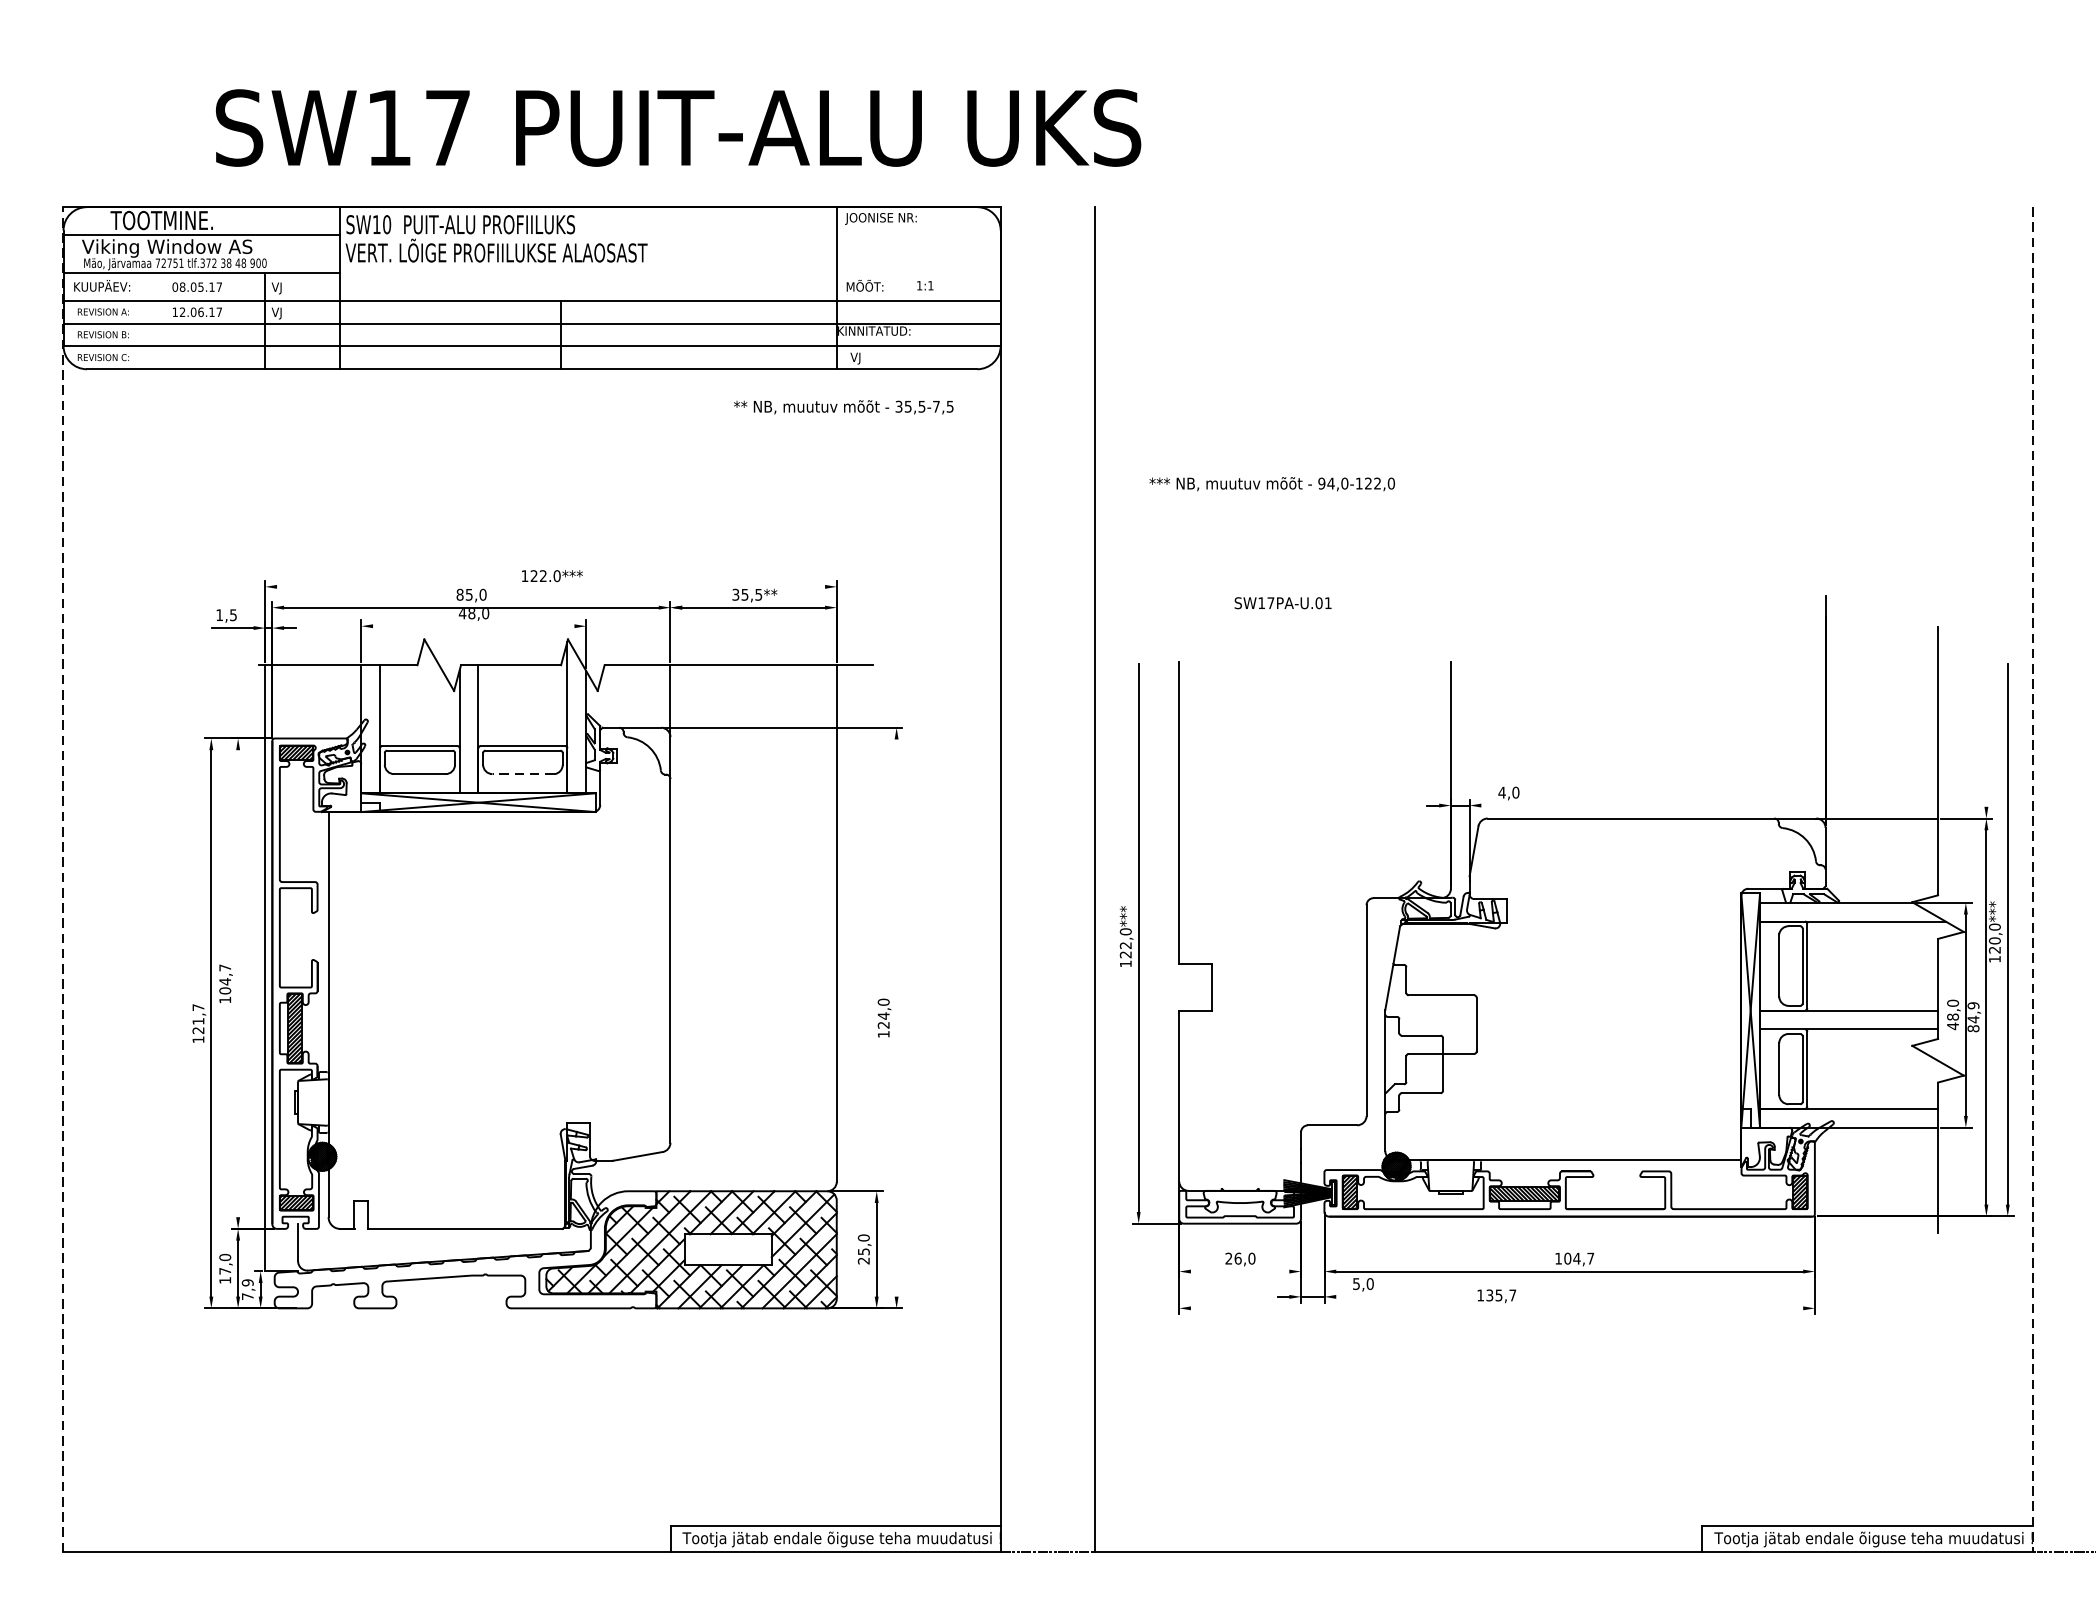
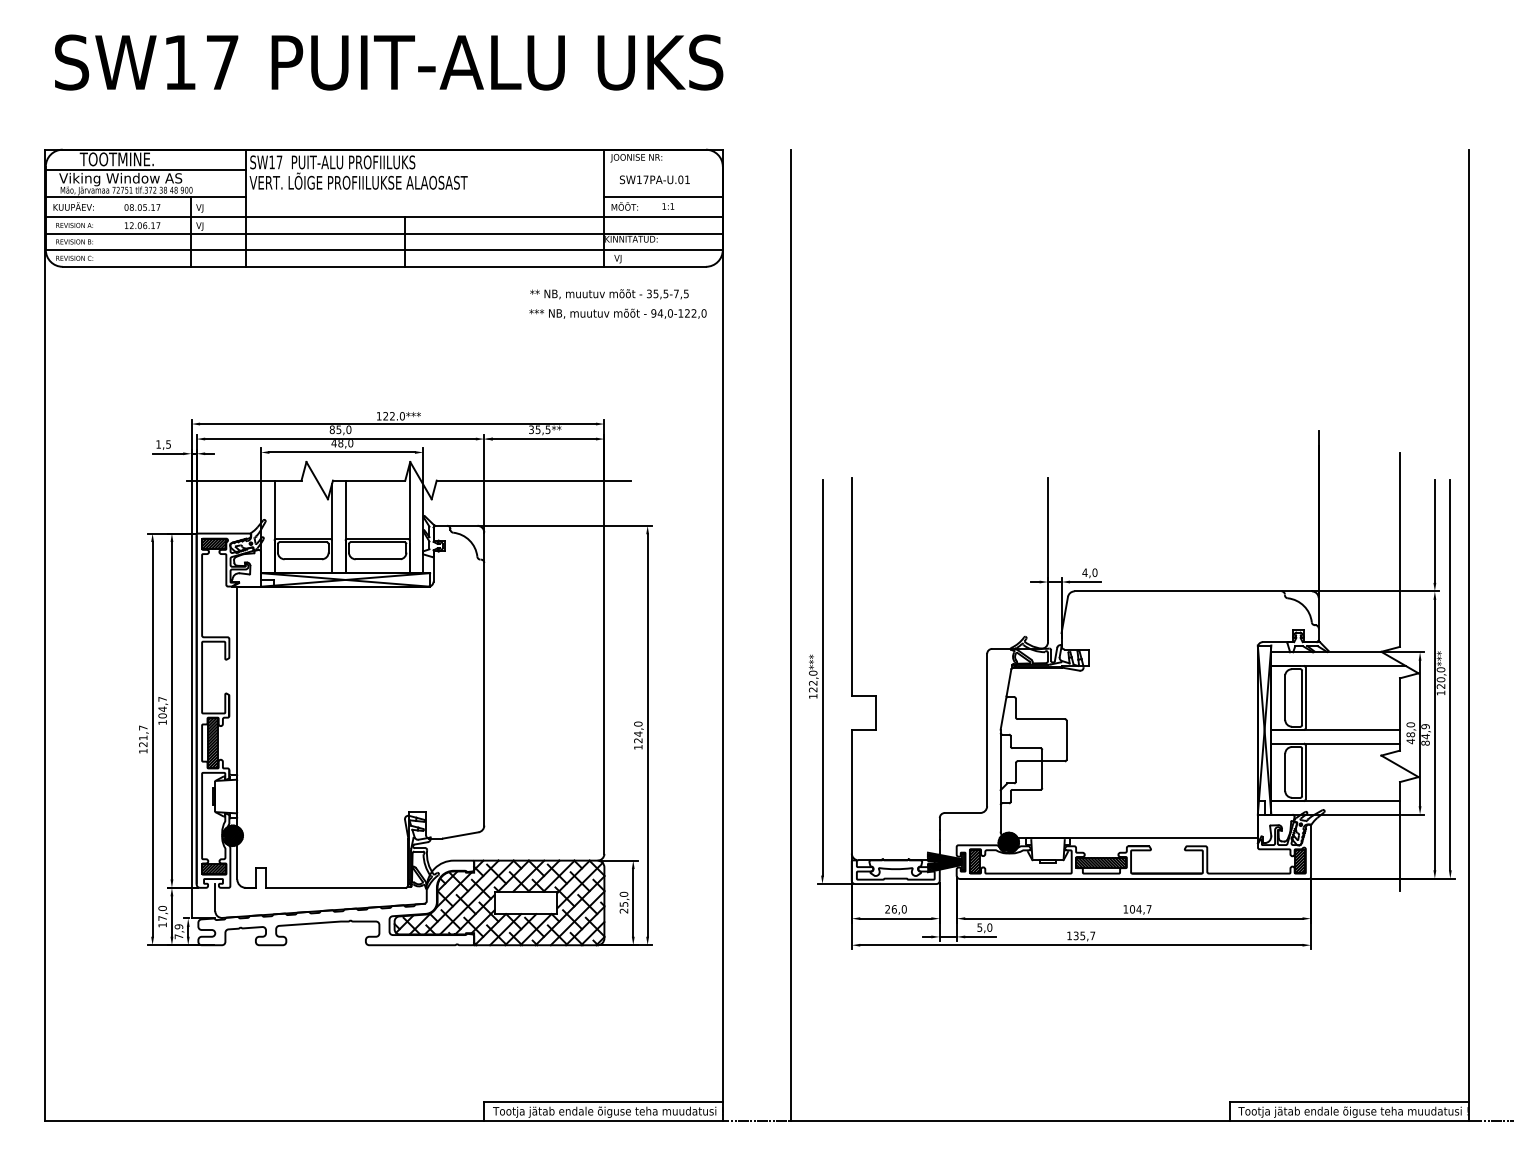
text: (679, 127) -> (389, 62), moved
text: (386, 224) -> (279, 162), SW10 -> SW17
line: (918, 273) -> (663, 197), added
text: (1271, 483) -> (617, 313), moved
line: (550, 587) -> (397, 424), added
text: (1282, 602) -> (654, 179), moved
line: (472, 626) -> (341, 452), added
line: (1985, 734) -> (1434, 530), added
line: (522, 774) -> (377, 559), dashed -> solid
line: (1502, 806) -> (1085, 582), added
line: (63, 879) -> (45, 635), dashed -> solid
line: (2032, 879) -> (1468, 635), dashed -> solid
line: (237, 983) -> (171, 710), added
line: (896, 1018) -> (647, 735), added
line: (1239, 1271) -> (895, 918), added
line: (1357, 1296) -> (980, 936), added
line: (1497, 1308) -> (1081, 945), added

